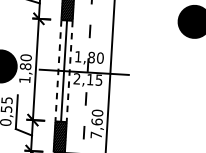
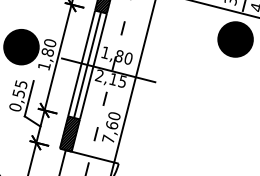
line: (58, 70) -> (81, 63), dashed -> solid
line: (69, 71) -> (93, 66), dashed -> solid

